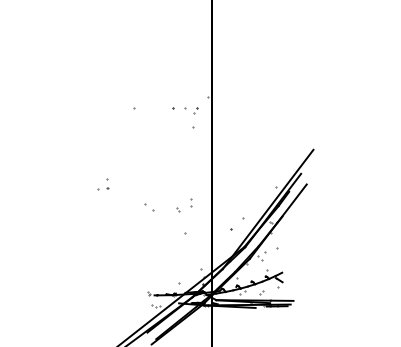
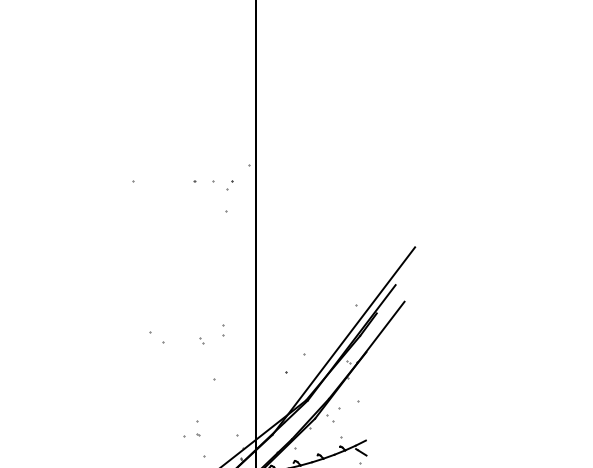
part: (103, 184) -> (191, 429), moved

